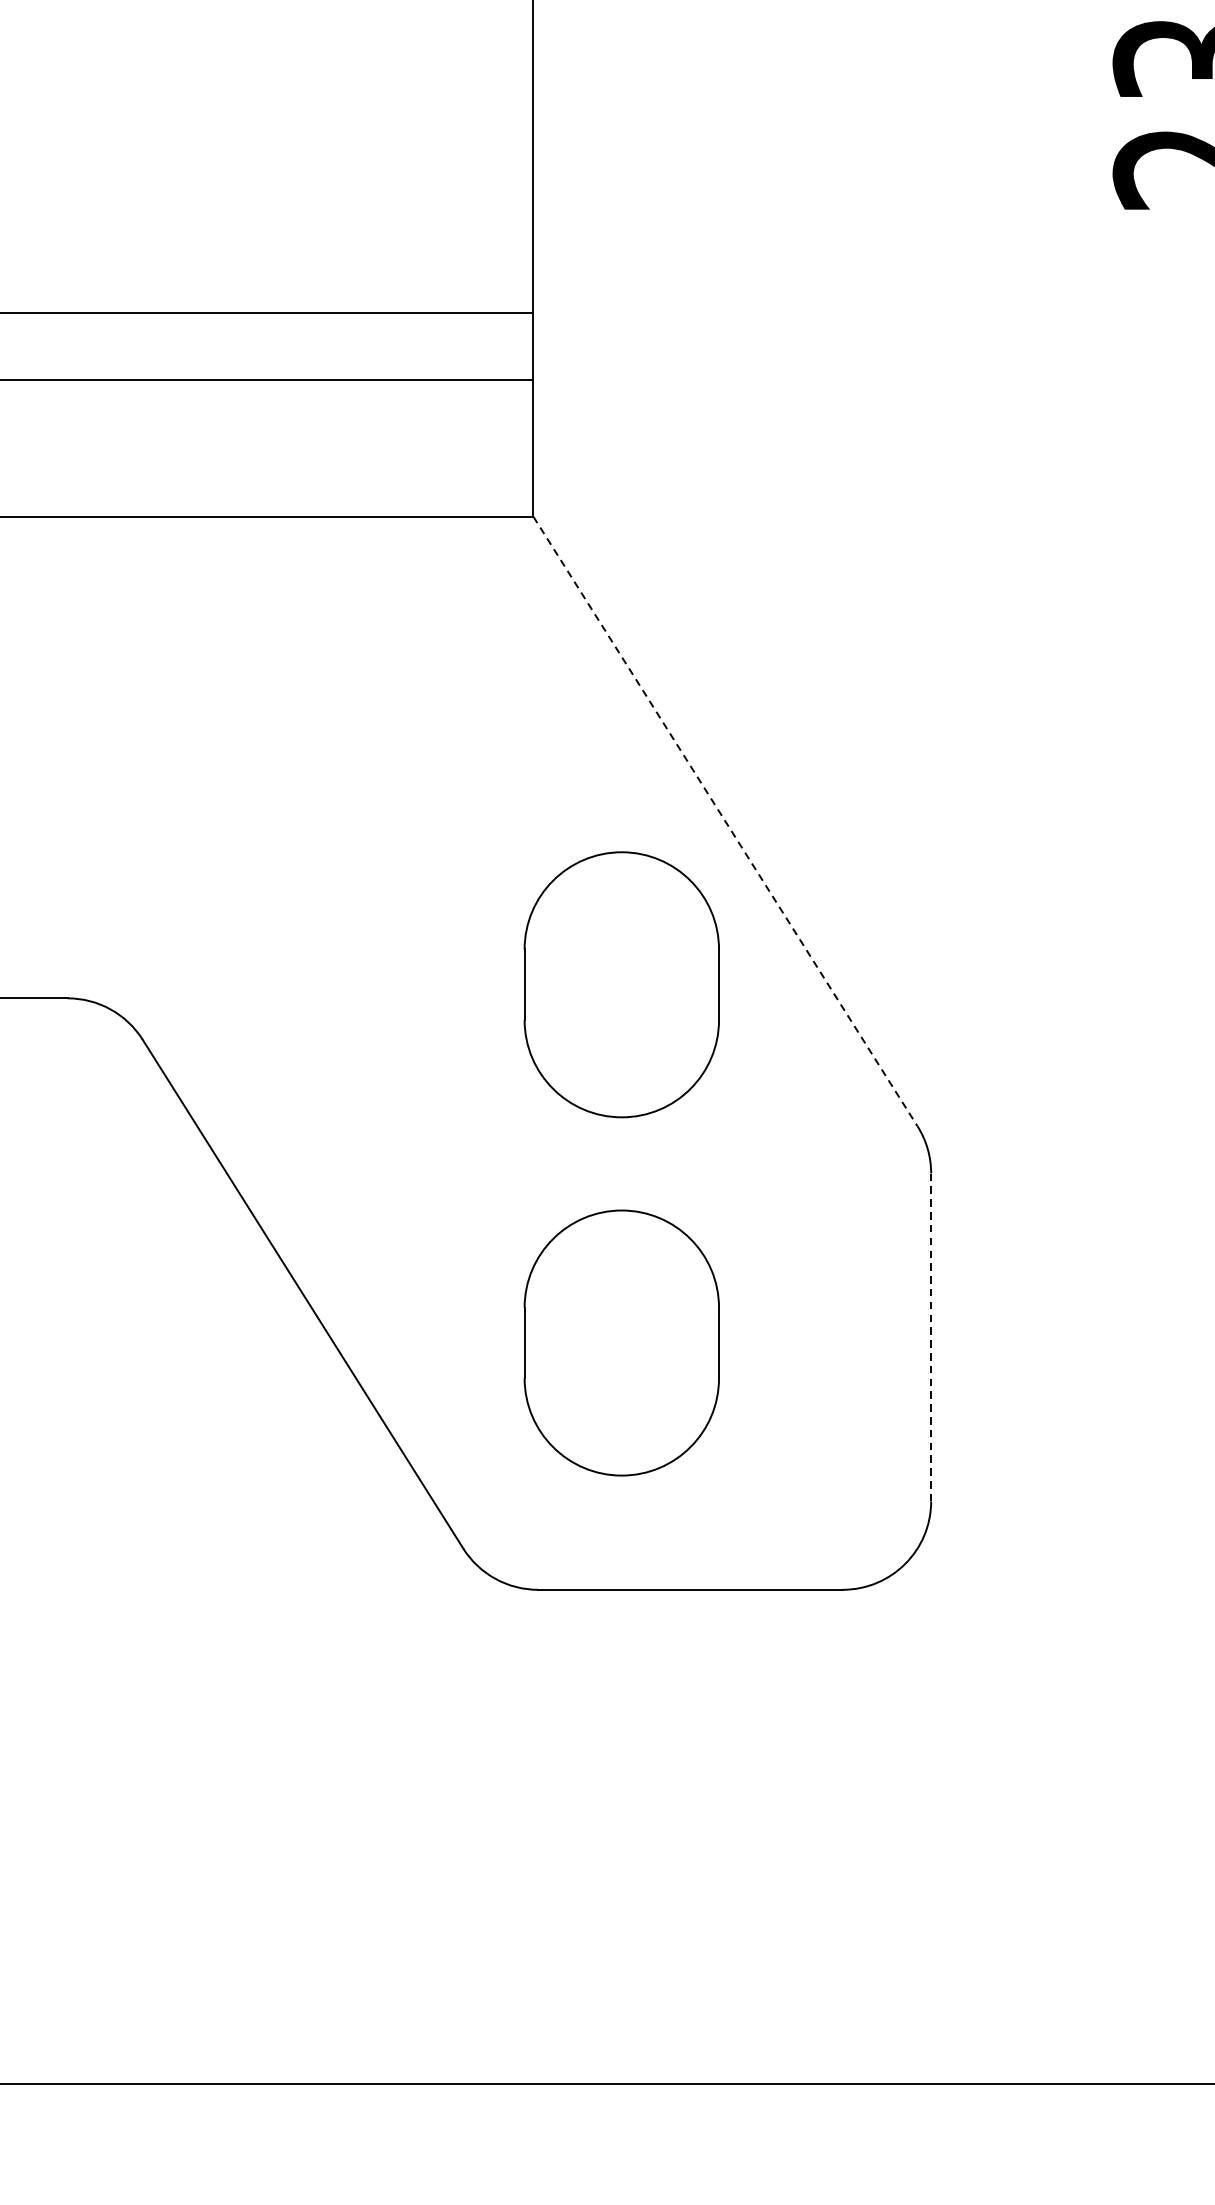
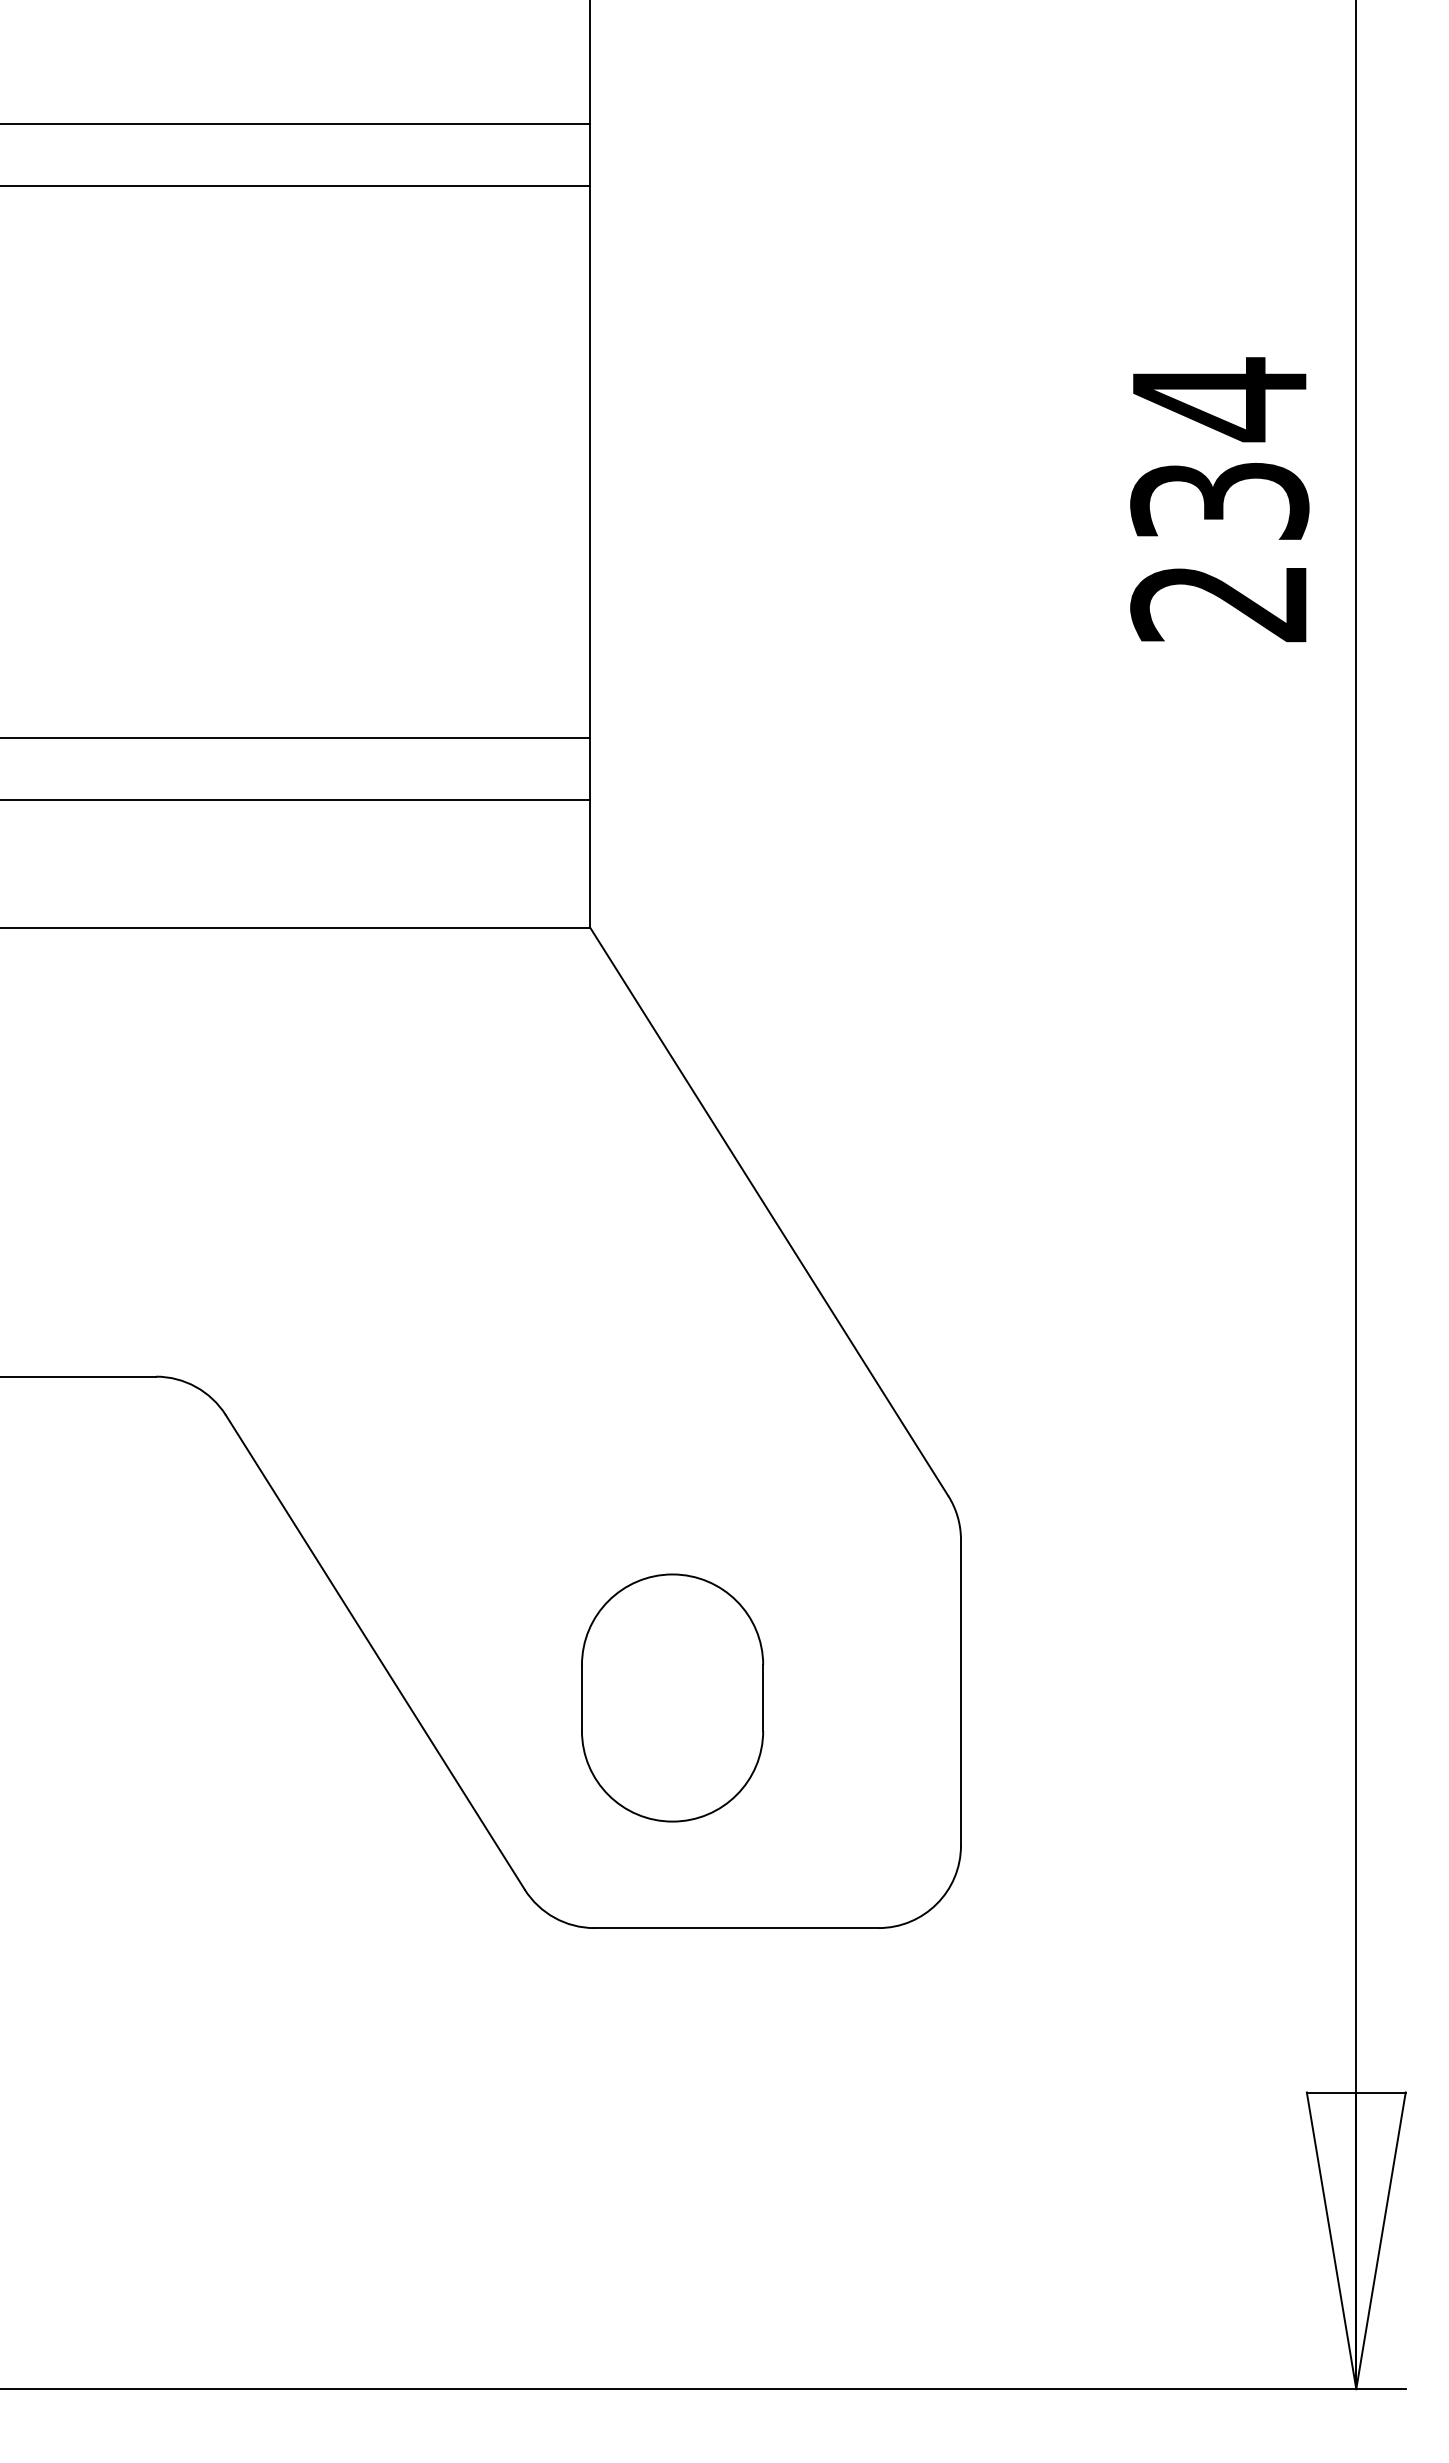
line: (725, 821) -> (769, 1211), dashed -> solid
part: (621, 984) -> (672, 1363), removed
line: (930, 1337) -> (960, 1692), dashed -> solid

